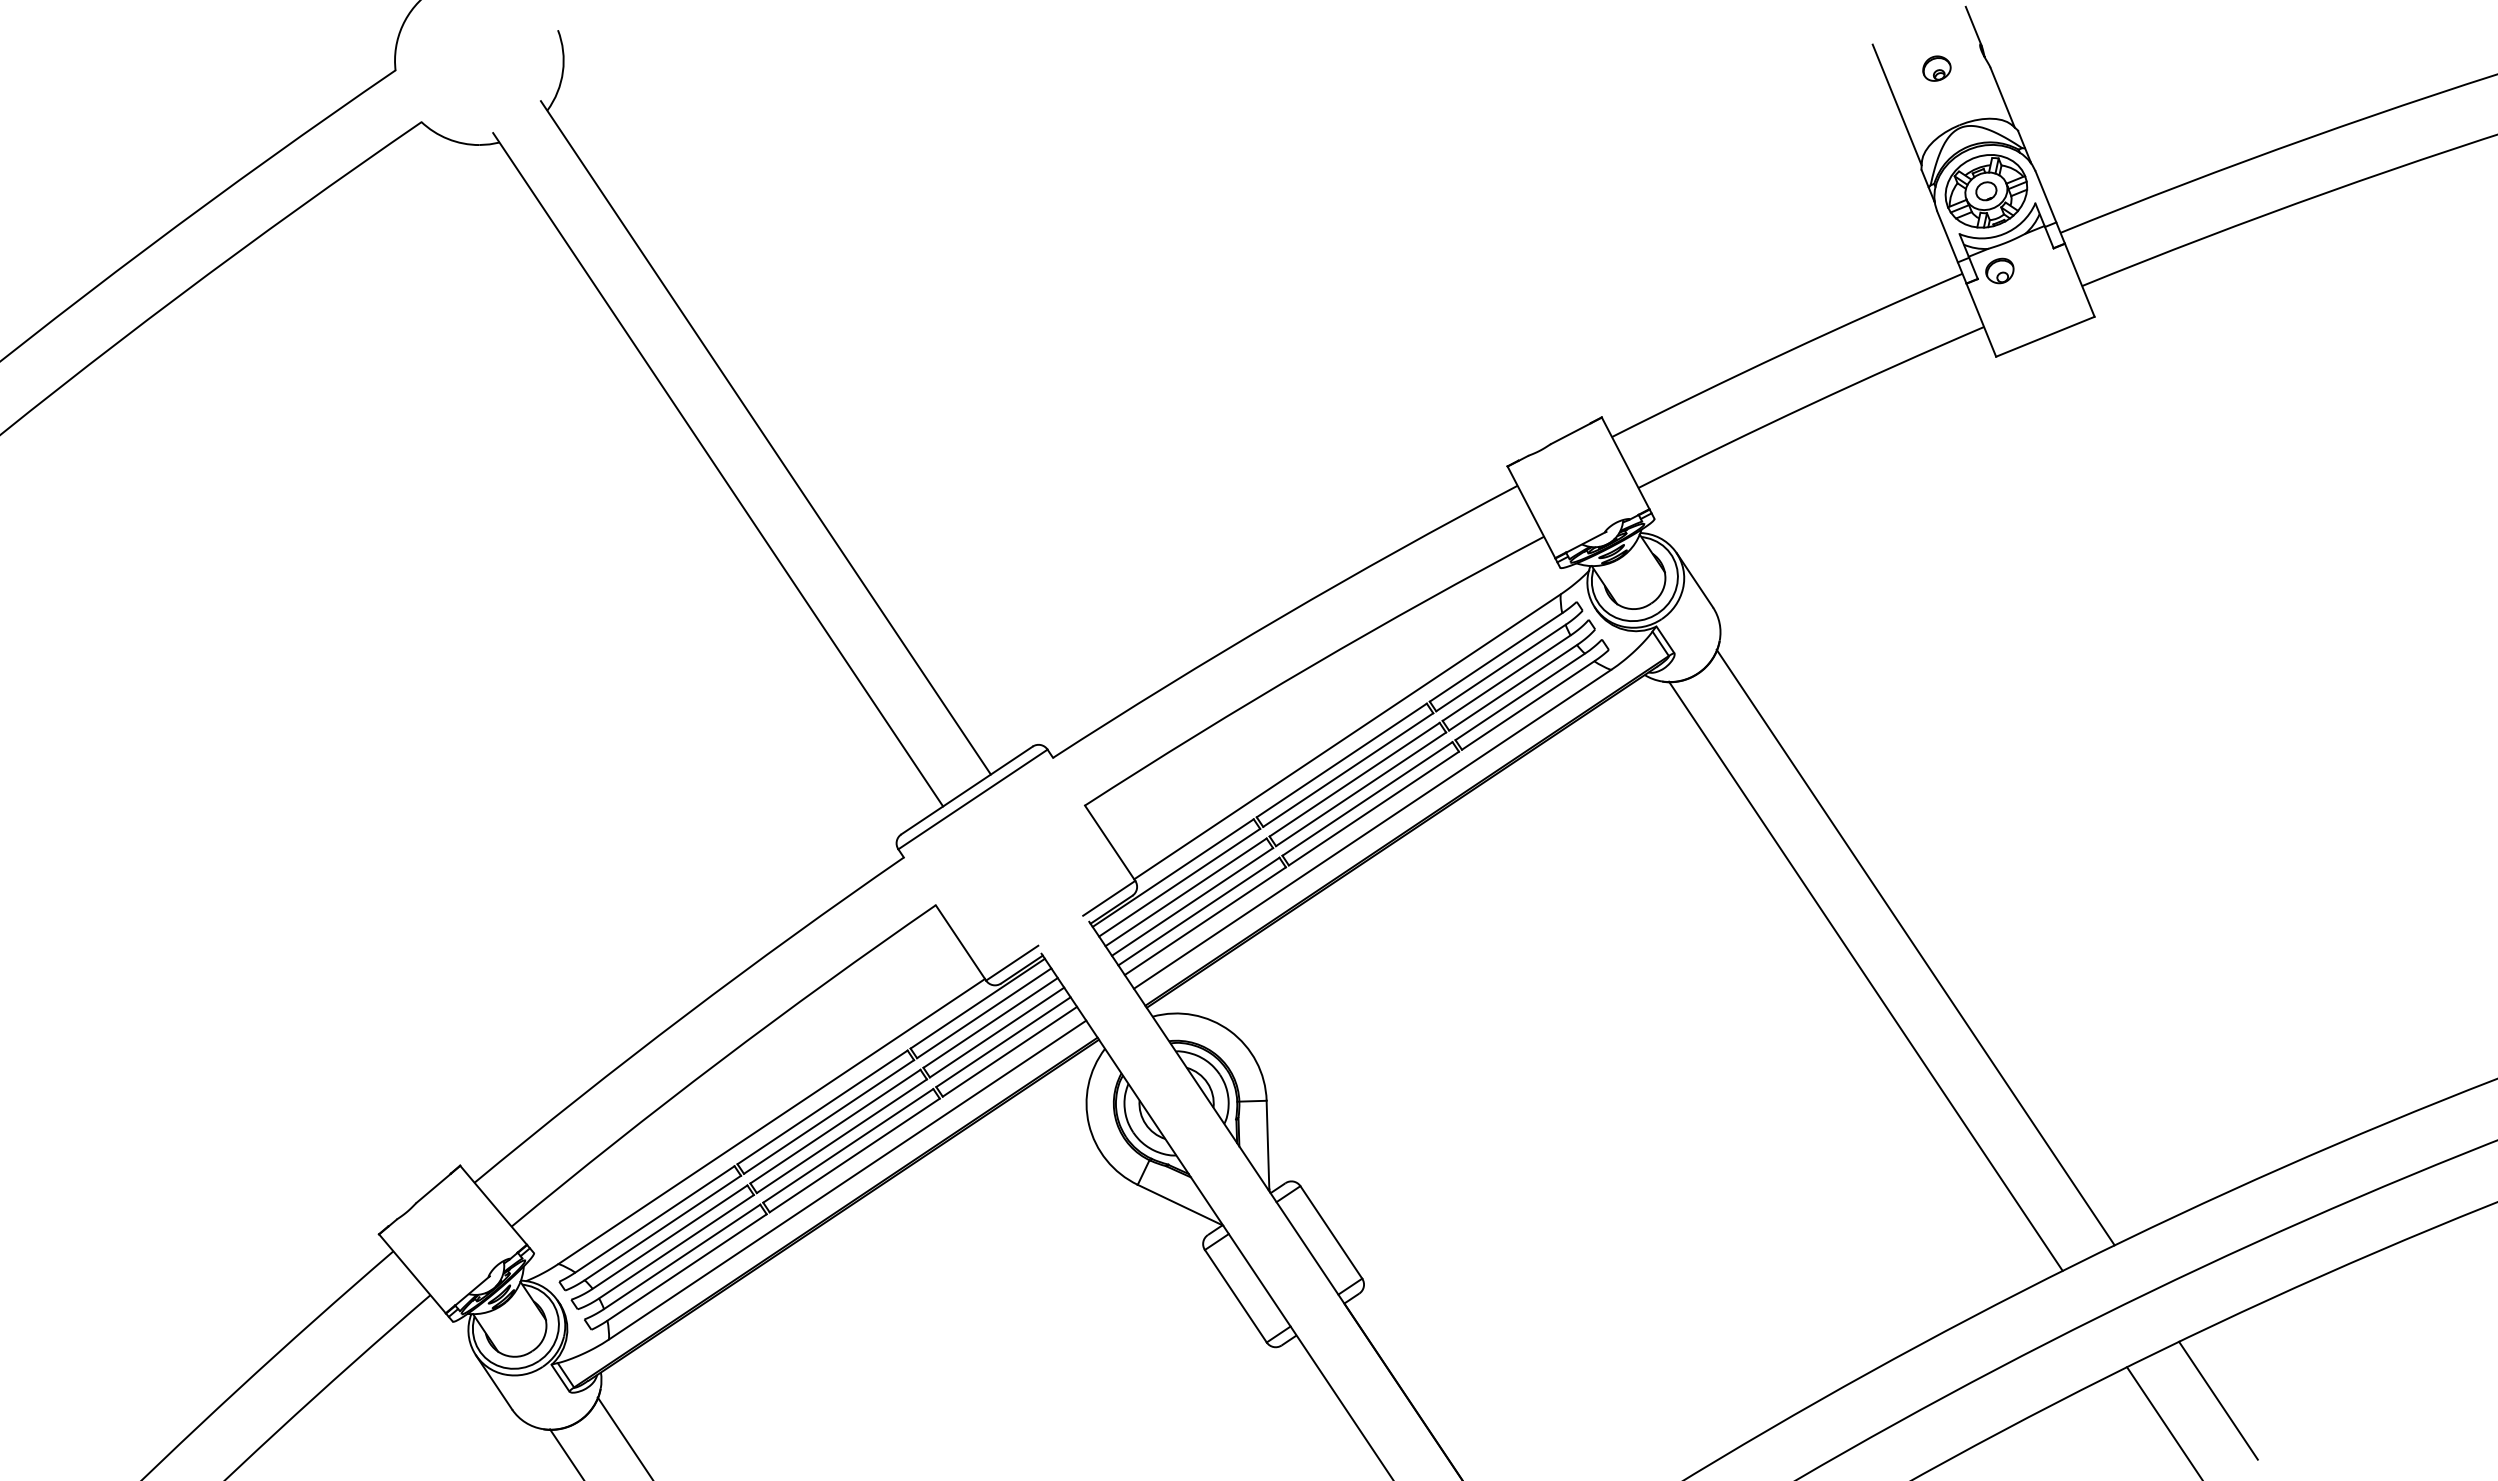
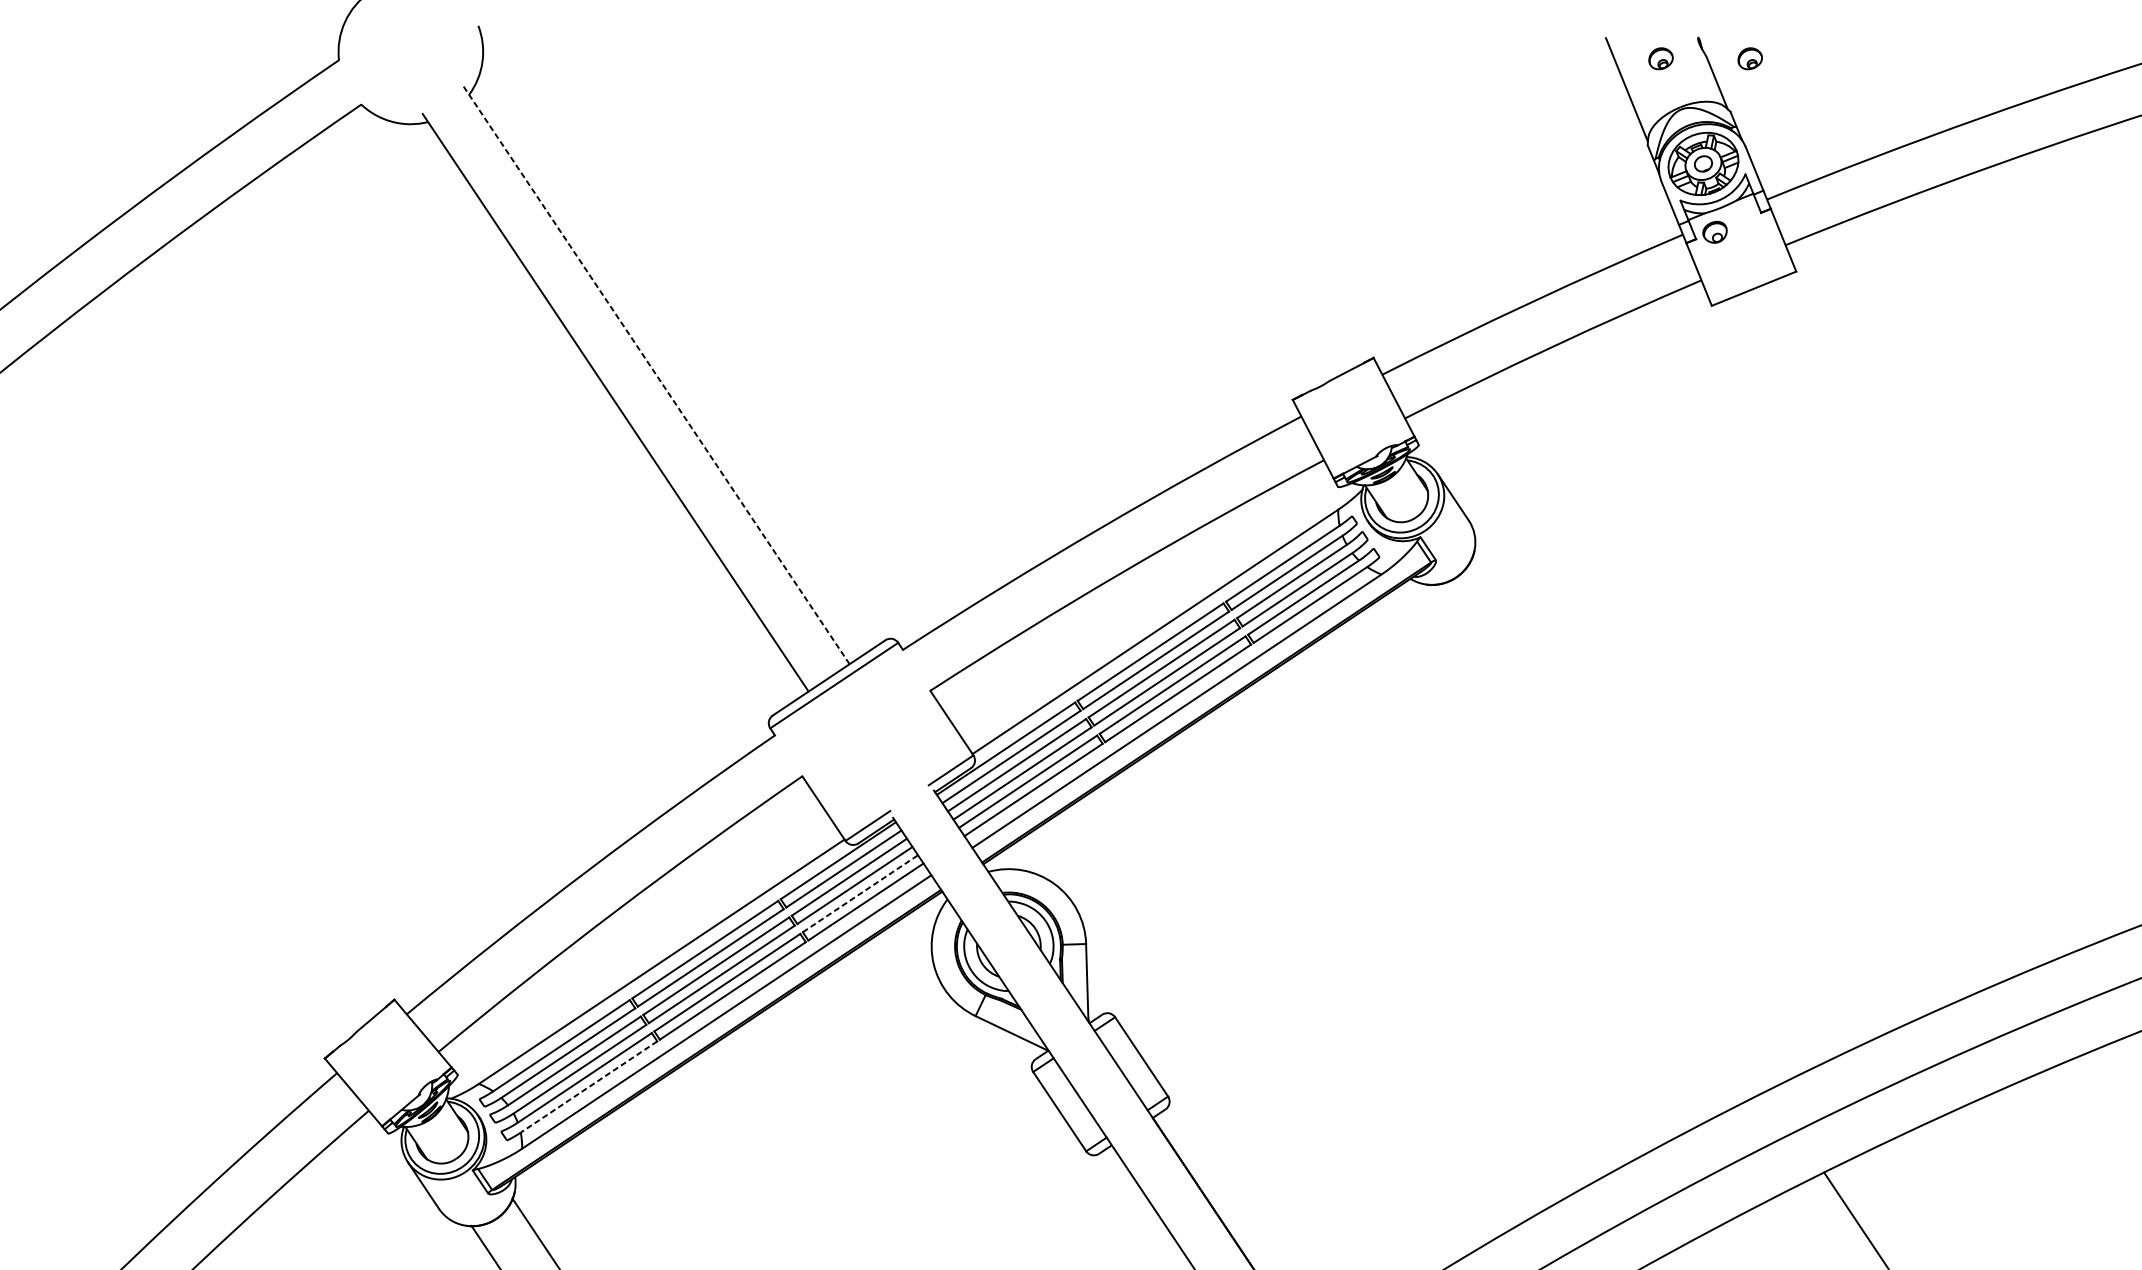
line: (1973, 26) -> (1692, 22), removed
part: (2040, 68) -> (1749, 58), added
line: (765, 437) -> (656, 375), solid -> dashed
line: (1915, 947) -> (1642, 812), removed
line: (1865, 975) -> (1599, 836), removed
line: (1003, 1042) -> (860, 894), solid -> dashed
line: (687, 1267) -> (589, 1087), solid -> dashed
line: (2218, 1400) -> (1902, 1201), removed

